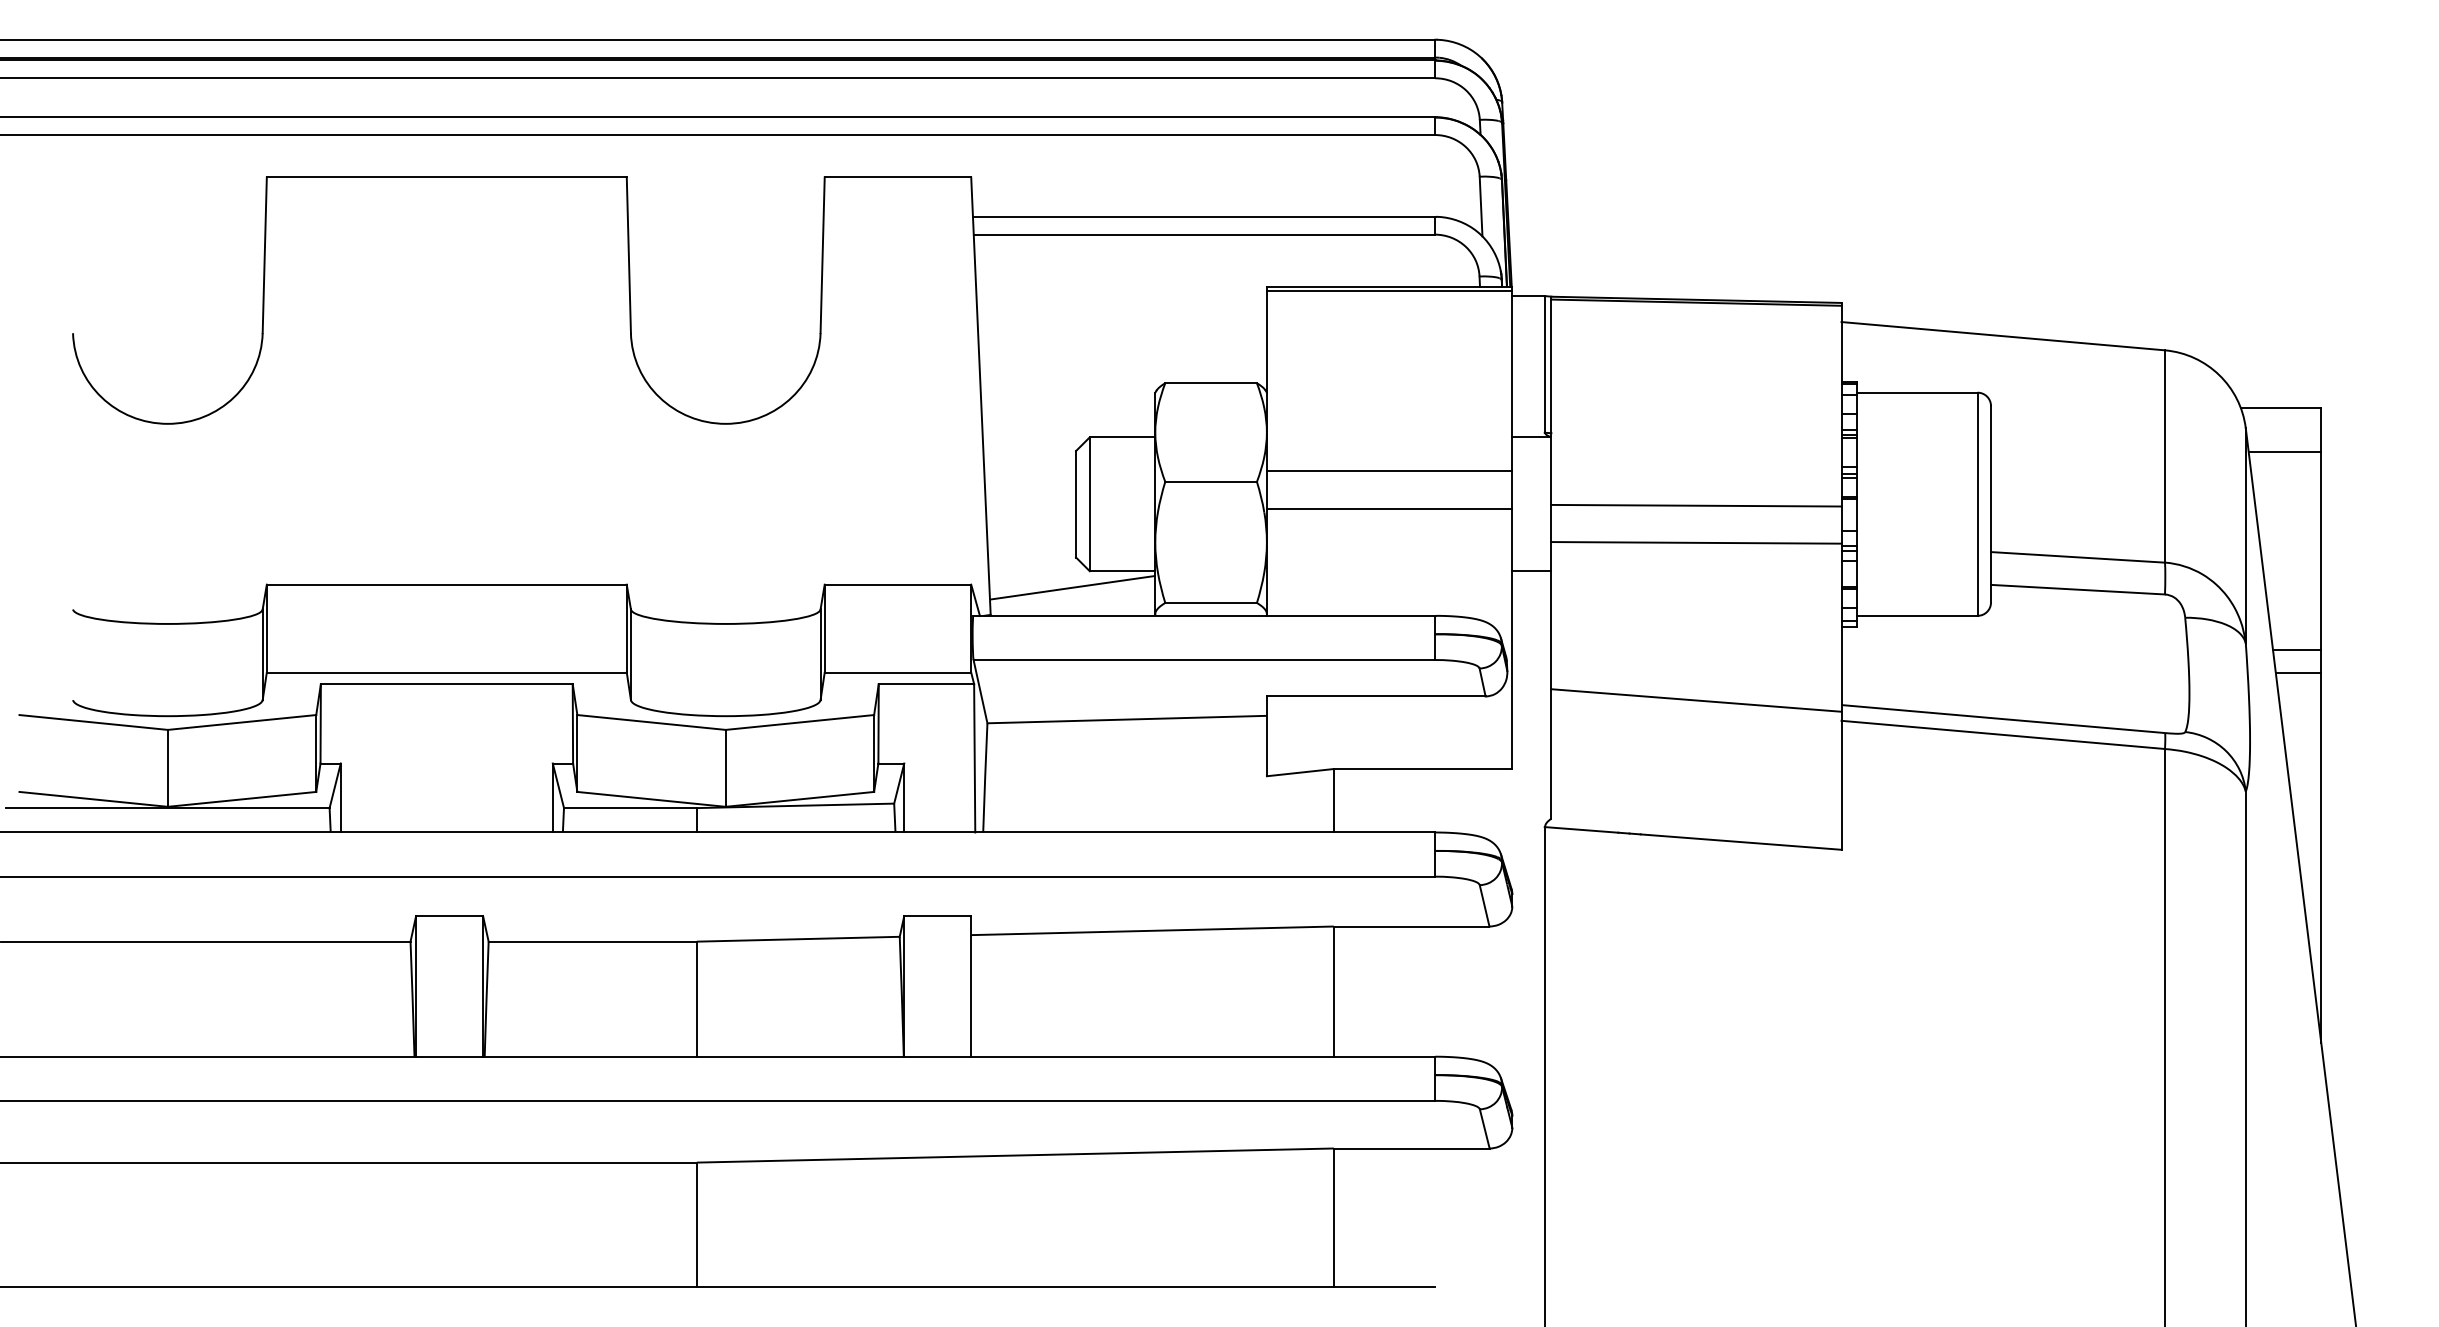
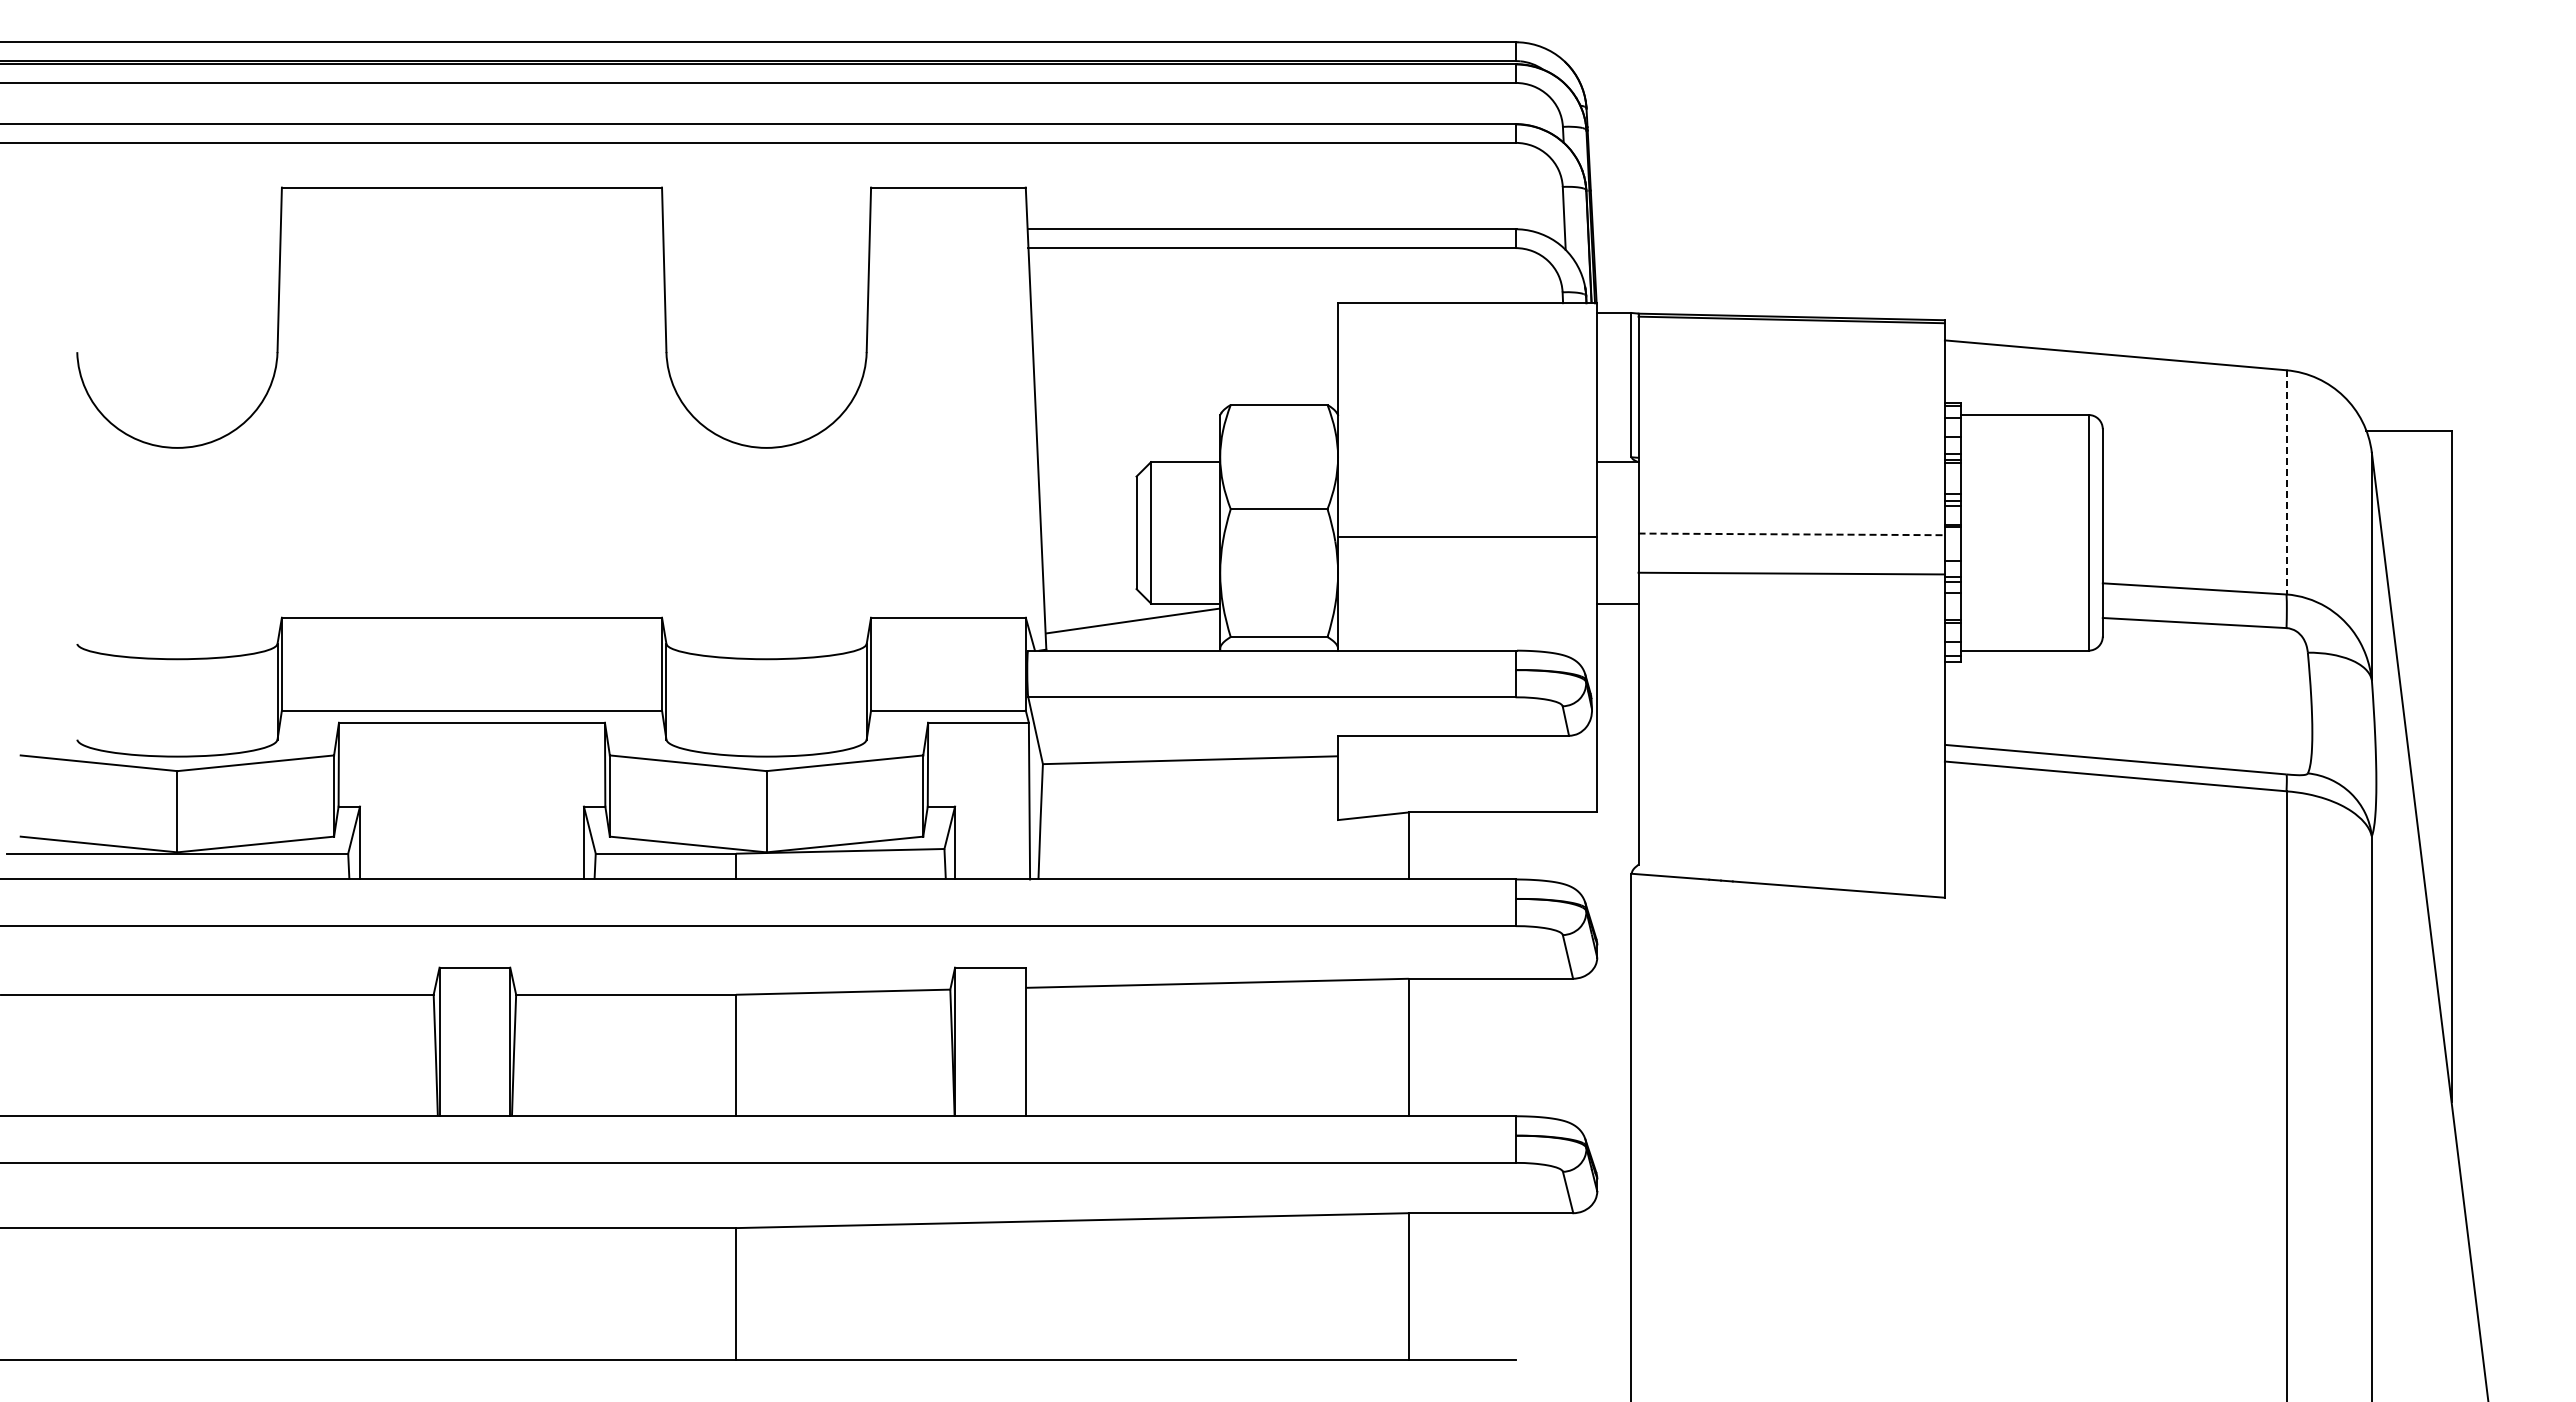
line: (1389, 291) -> (1467, 308), removed
line: (2284, 451) -> (2412, 477), removed
line: (2164, 456) -> (2286, 482), solid -> dashed
line: (1389, 471) -> (1467, 498), removed
line: (1697, 505) -> (1792, 534), solid -> dashed
line: (2296, 649) -> (2425, 686), removed
line: (2298, 673) -> (2427, 711), removed
line: (1696, 699) -> (1791, 739), removed

